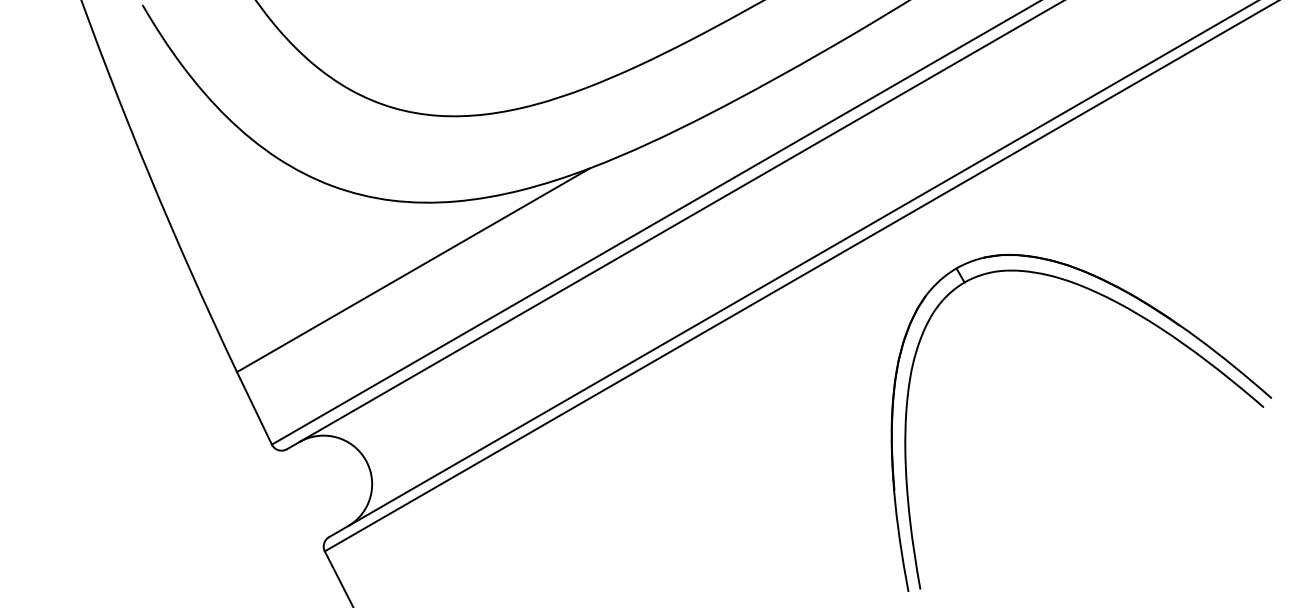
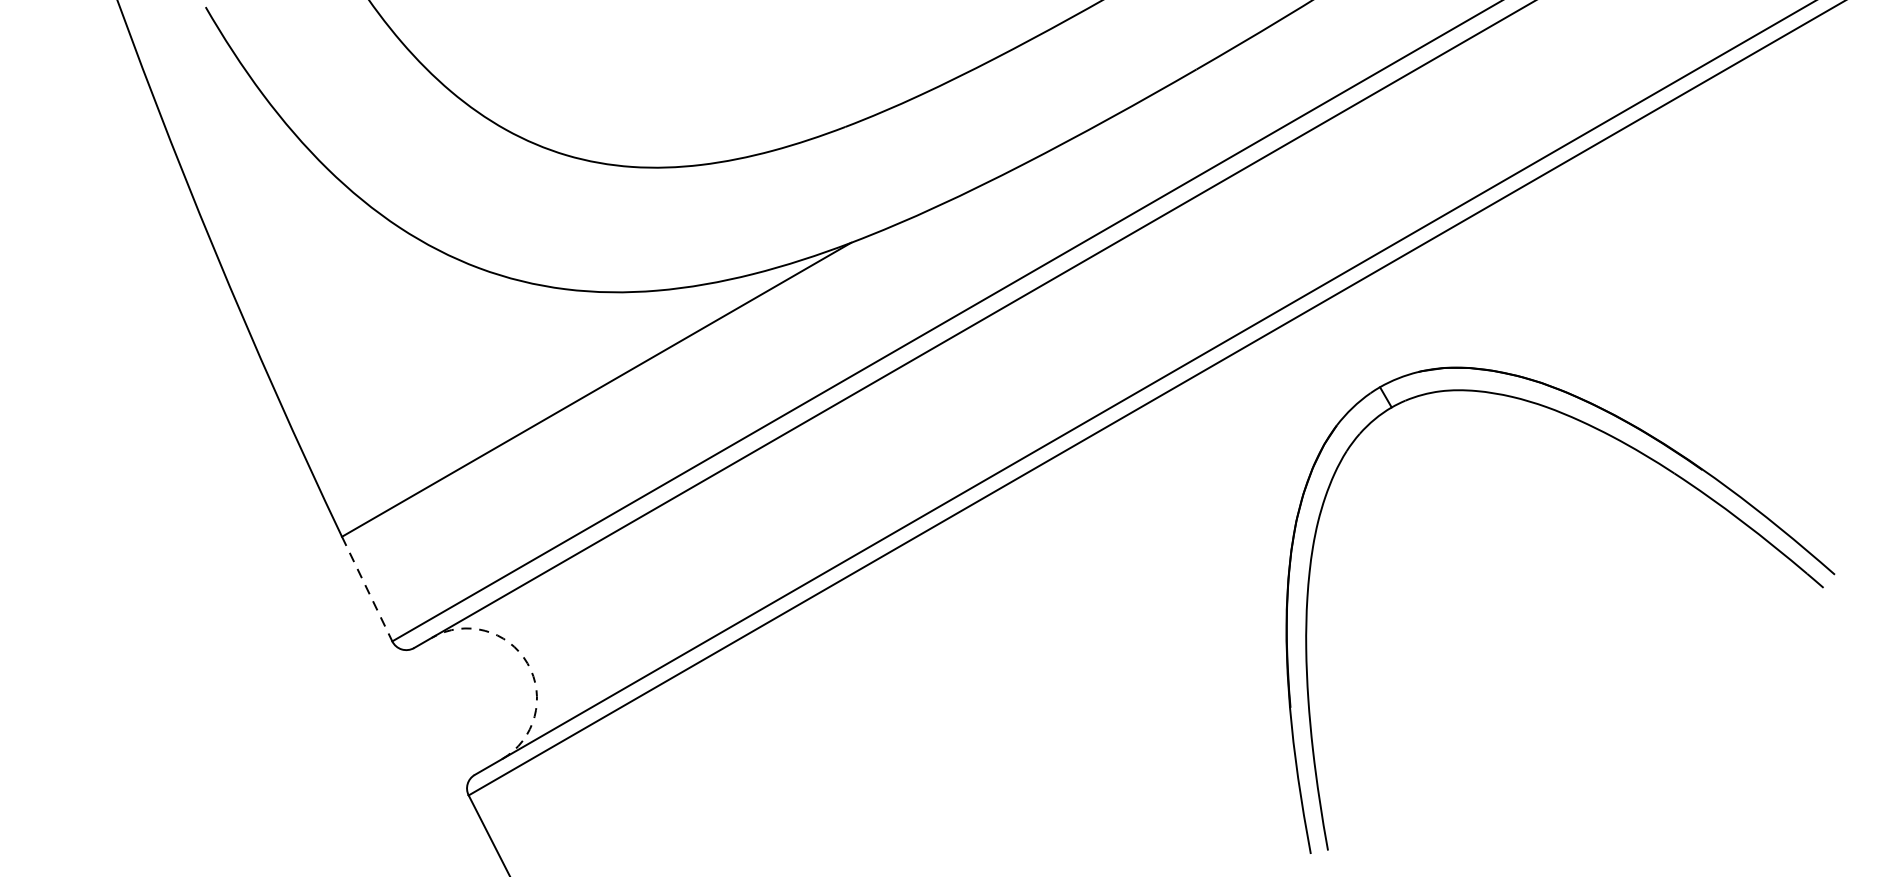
line: (254, 408) -> (367, 589), solid -> dashed
arc: (365, 459) -> (527, 662), solid -> dashed

